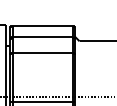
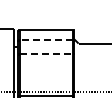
line: (41, 37) -> (45, 40), solid -> dashed
line: (42, 53) -> (46, 54), solid -> dashed

